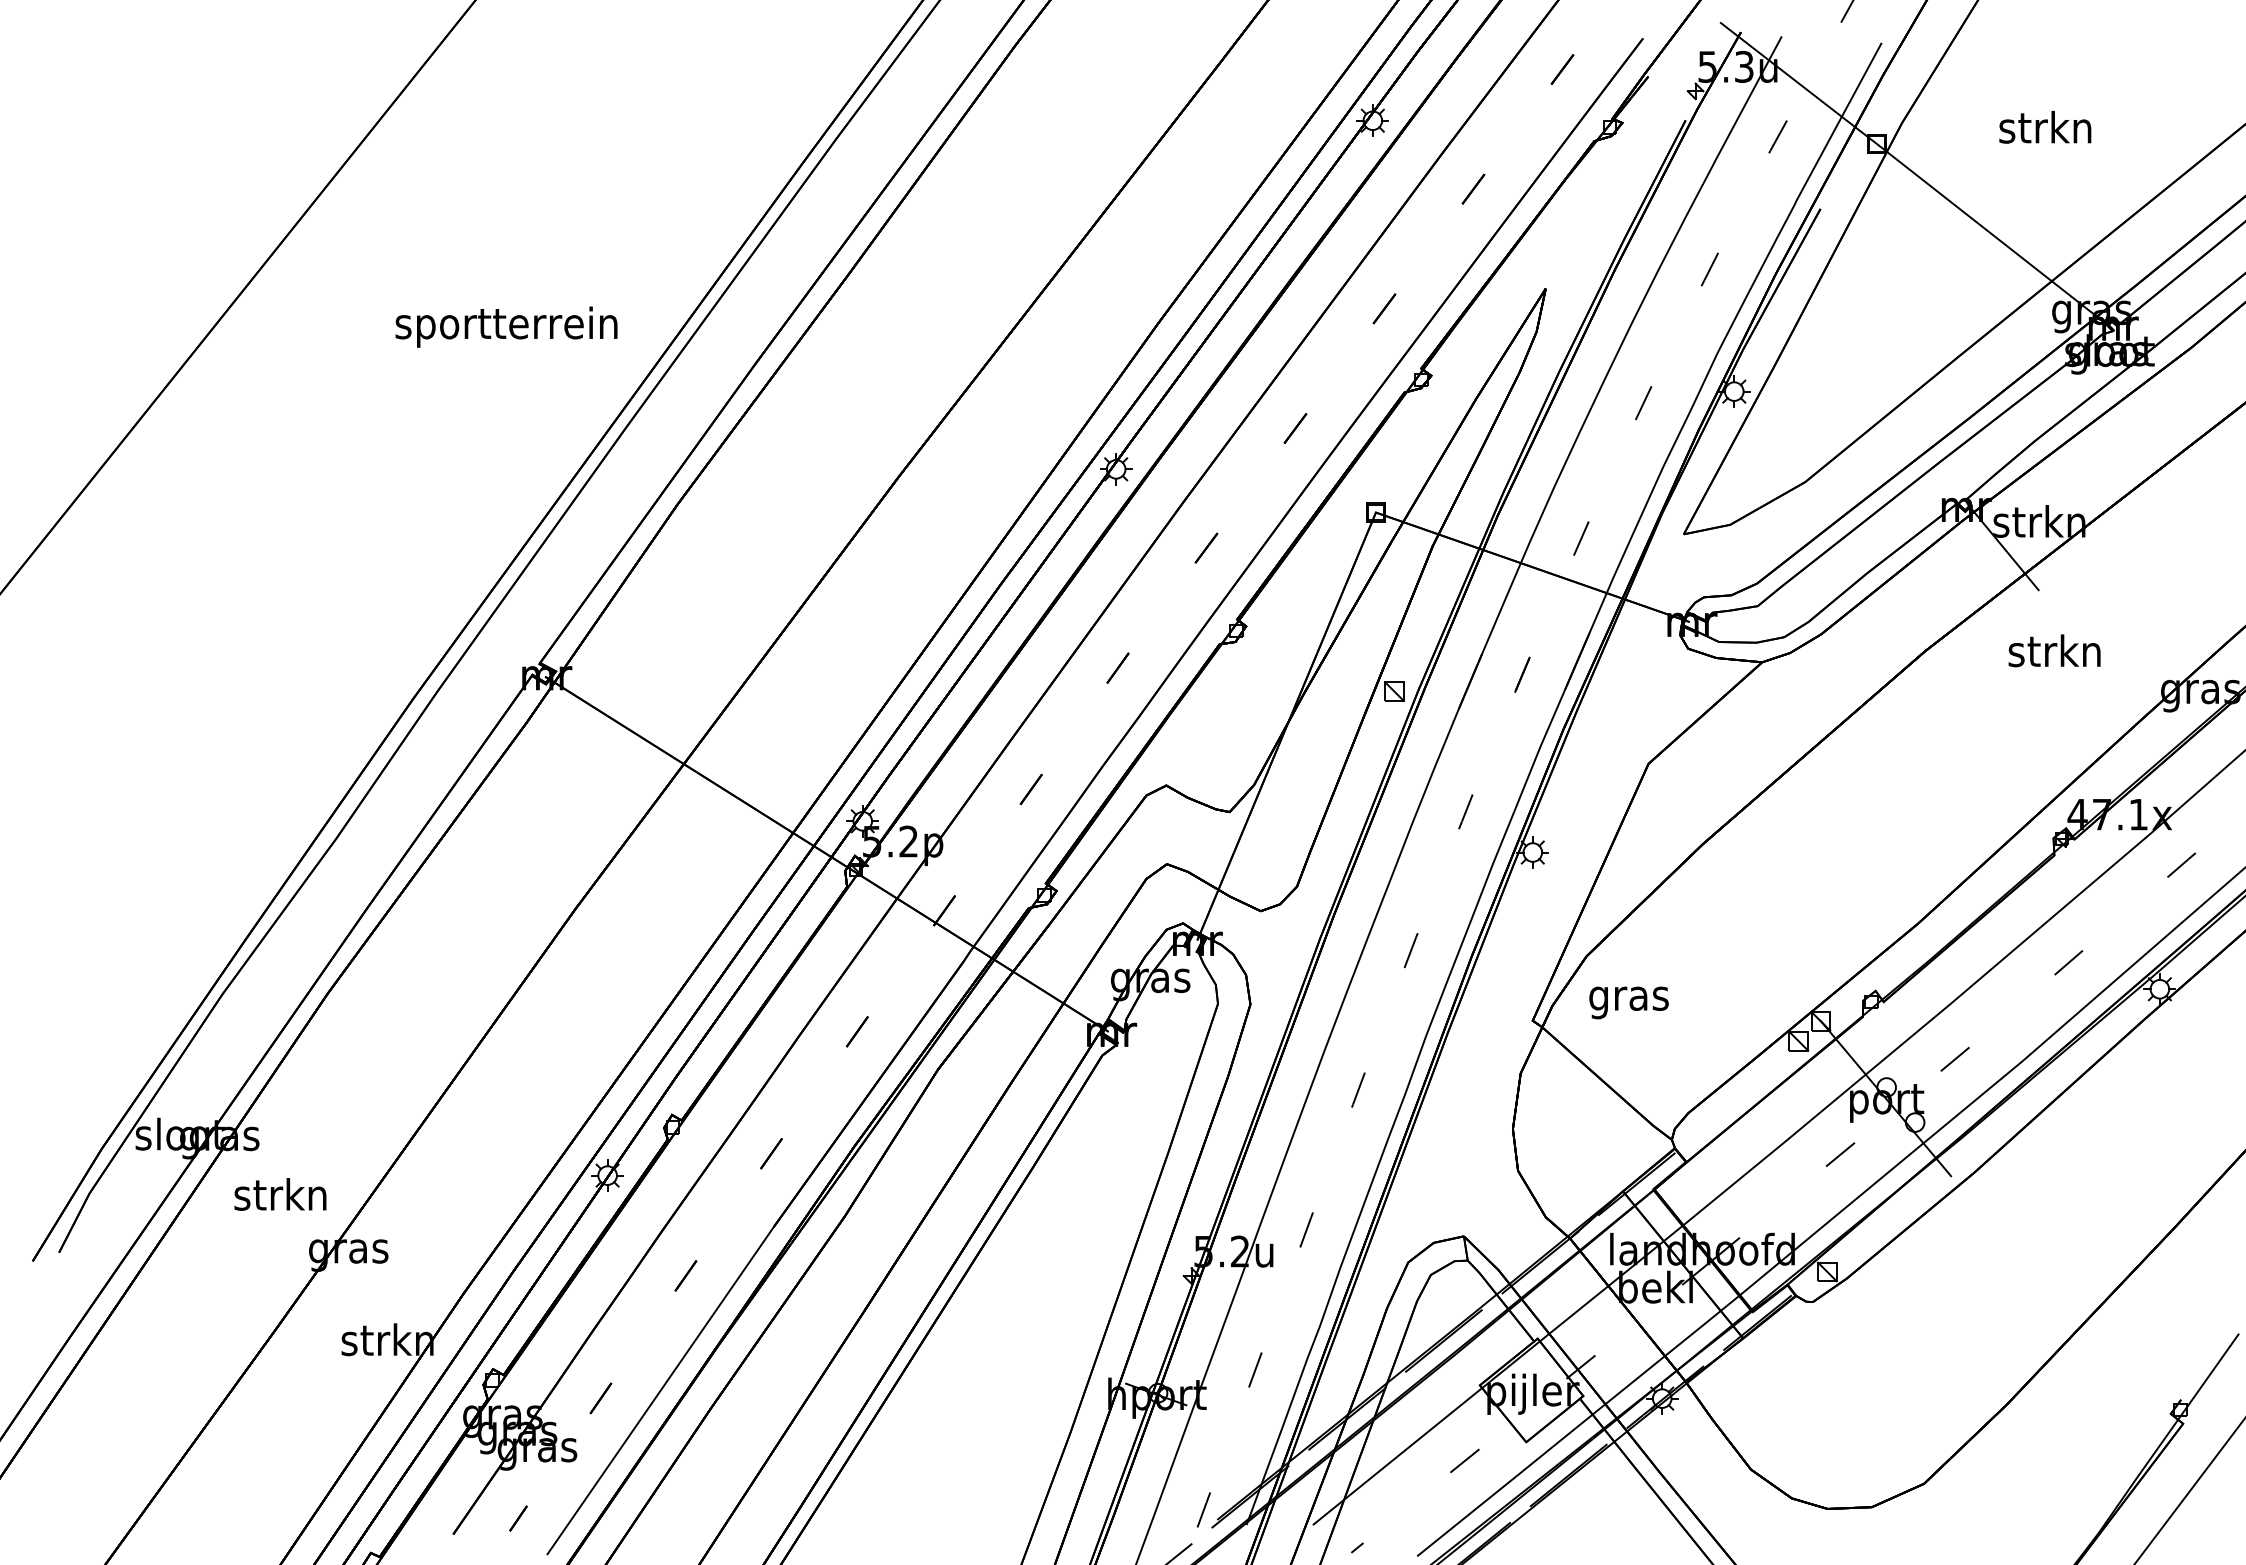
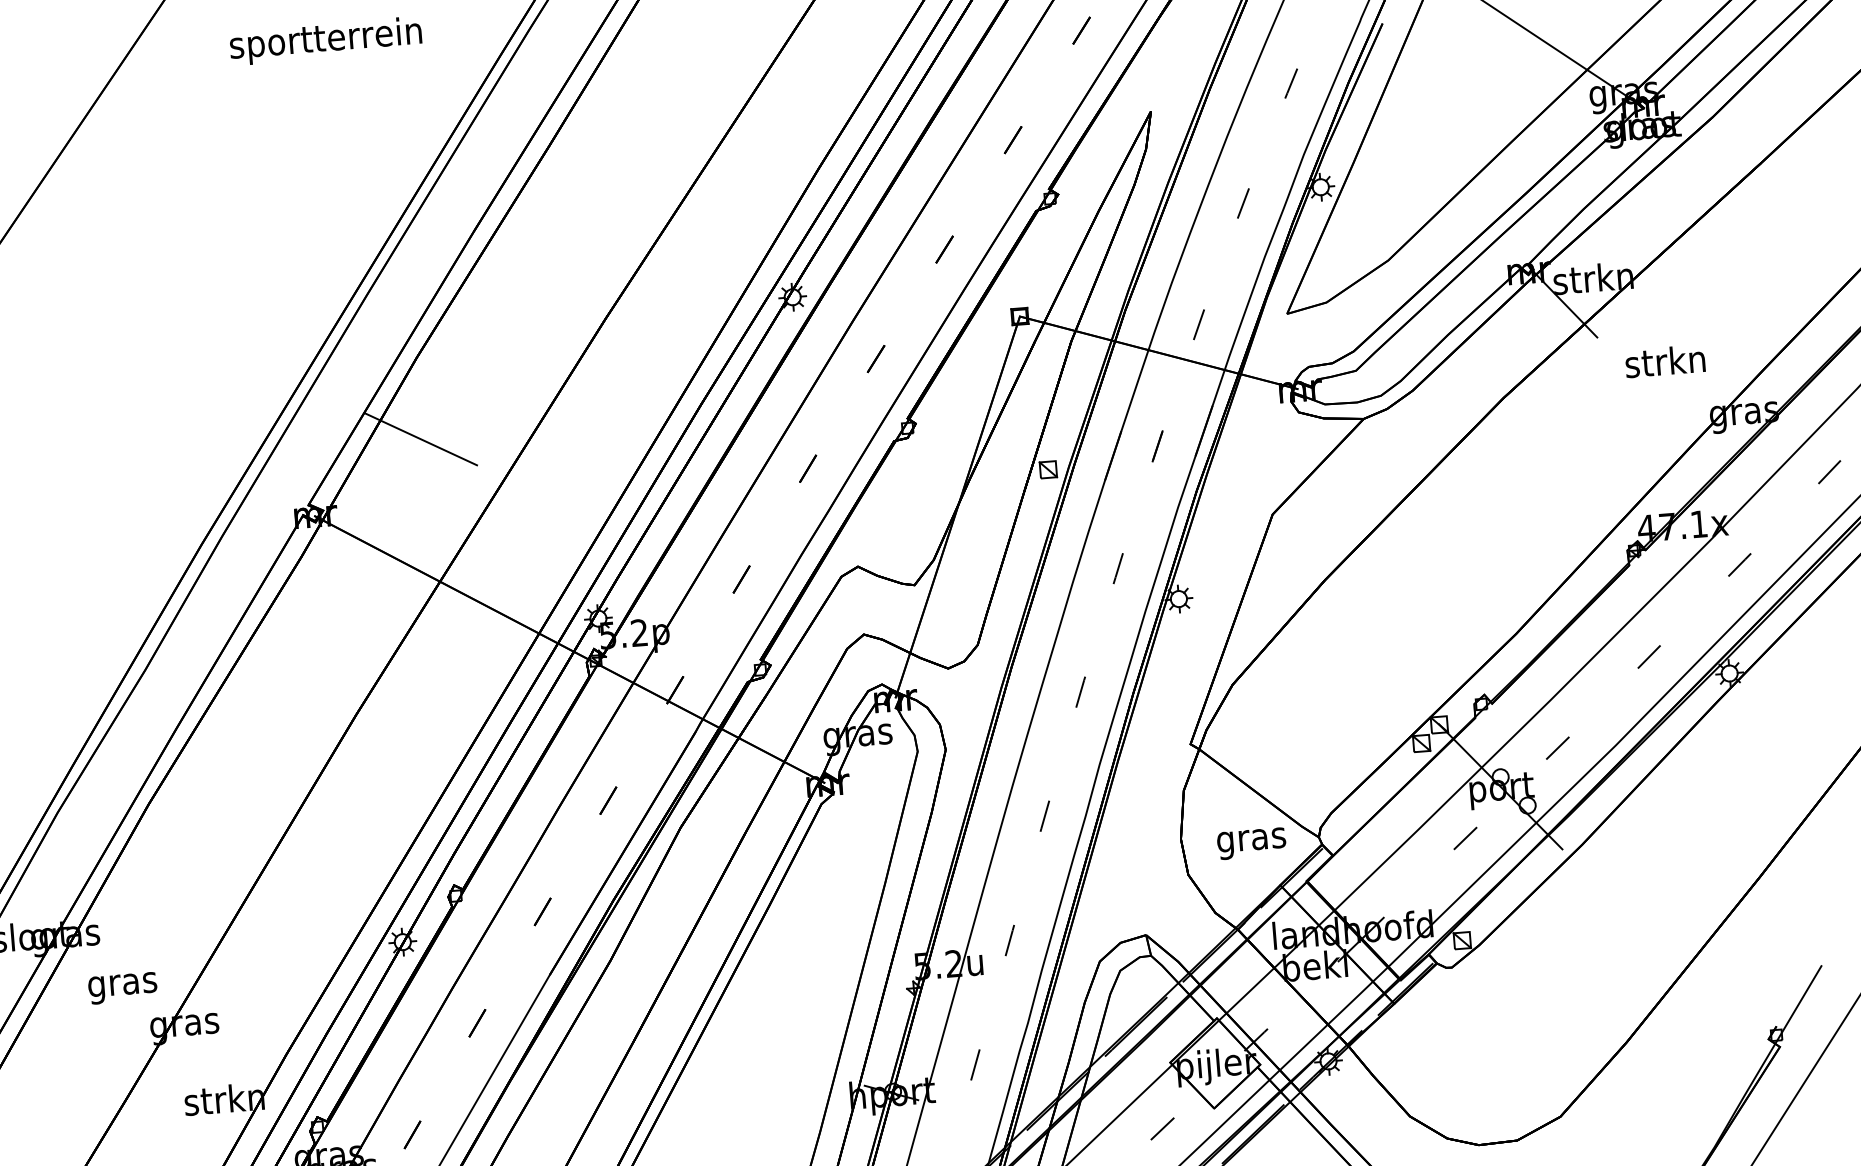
text: (506, 326) -> (325, 40), moved
line: (674, 598) -> (420, 439), added
text: (2054, 650) -> (1665, 360), moved
text: (1628, 1002) -> (1251, 843), moved
text: (280, 1198) -> (122, 984), strkn -> gras

